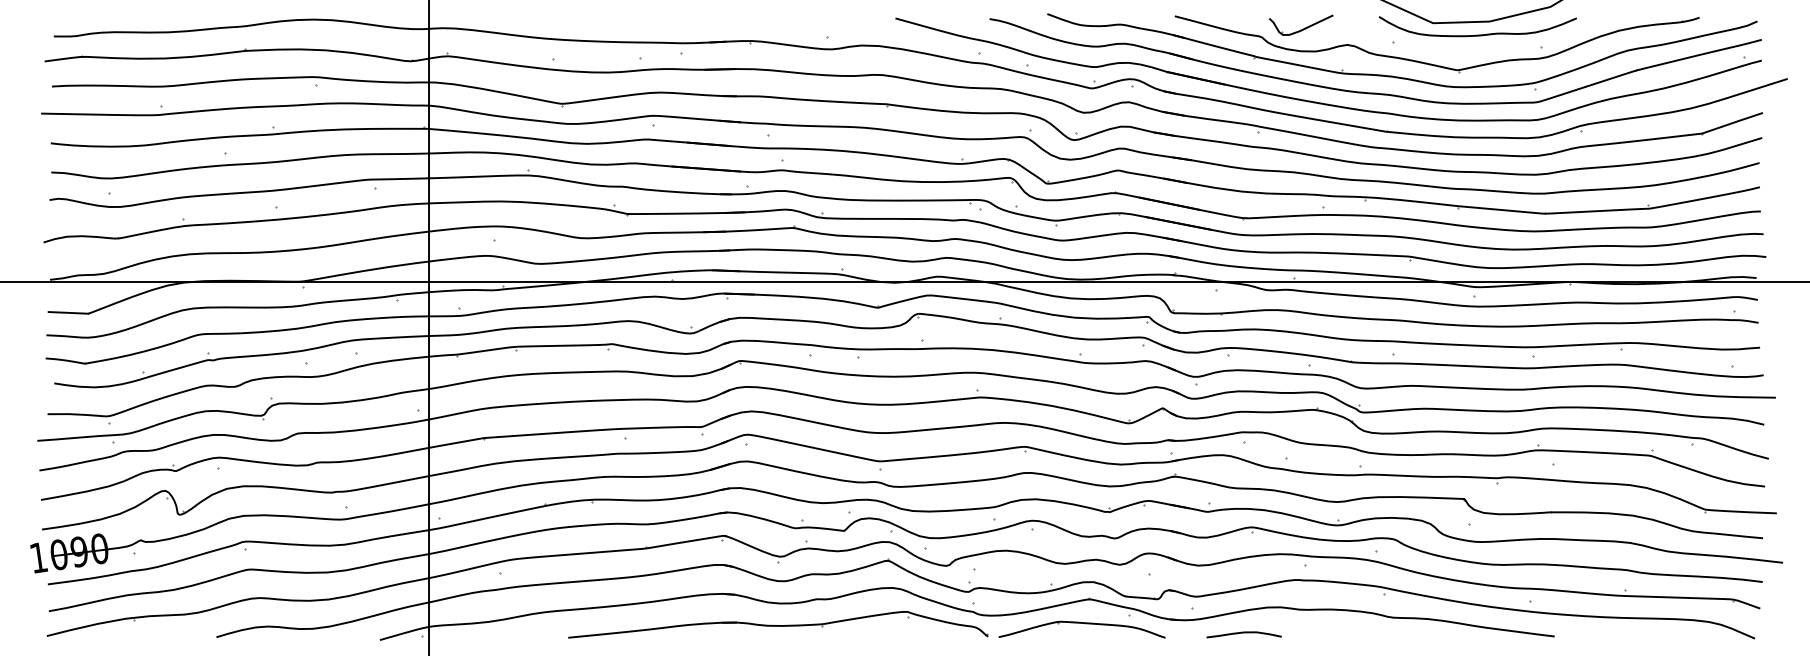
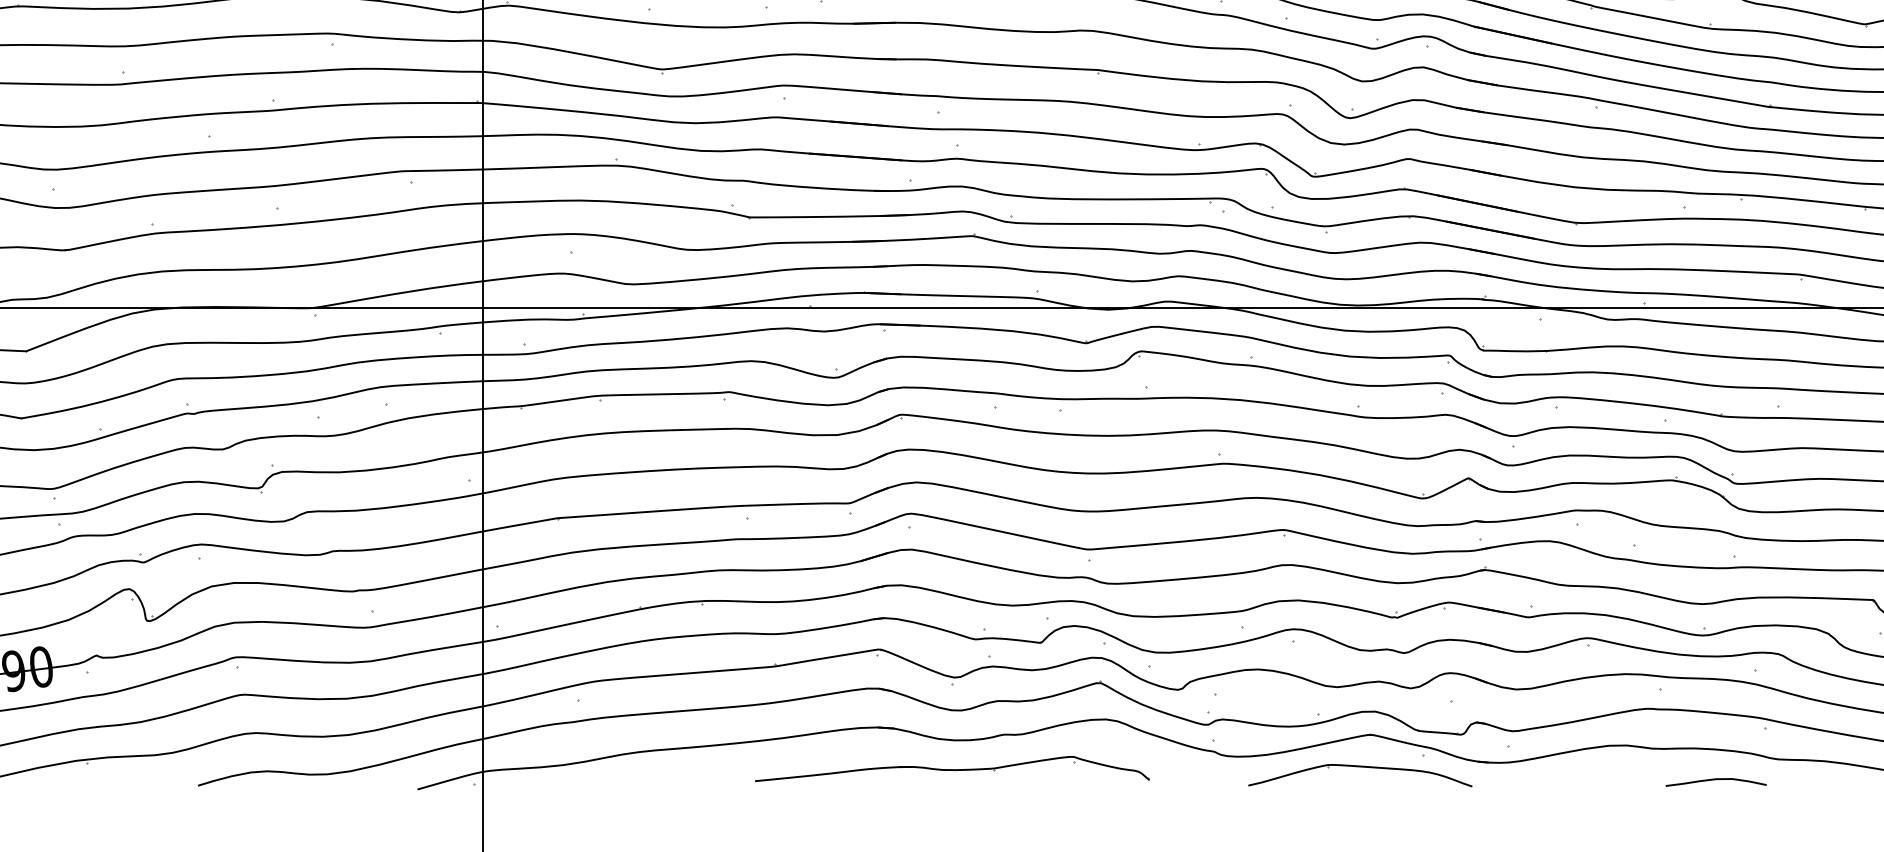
part: (778, 624) -> (952, 768), size x0.7
curve: (1243, 633) -> (1715, 780), moved

